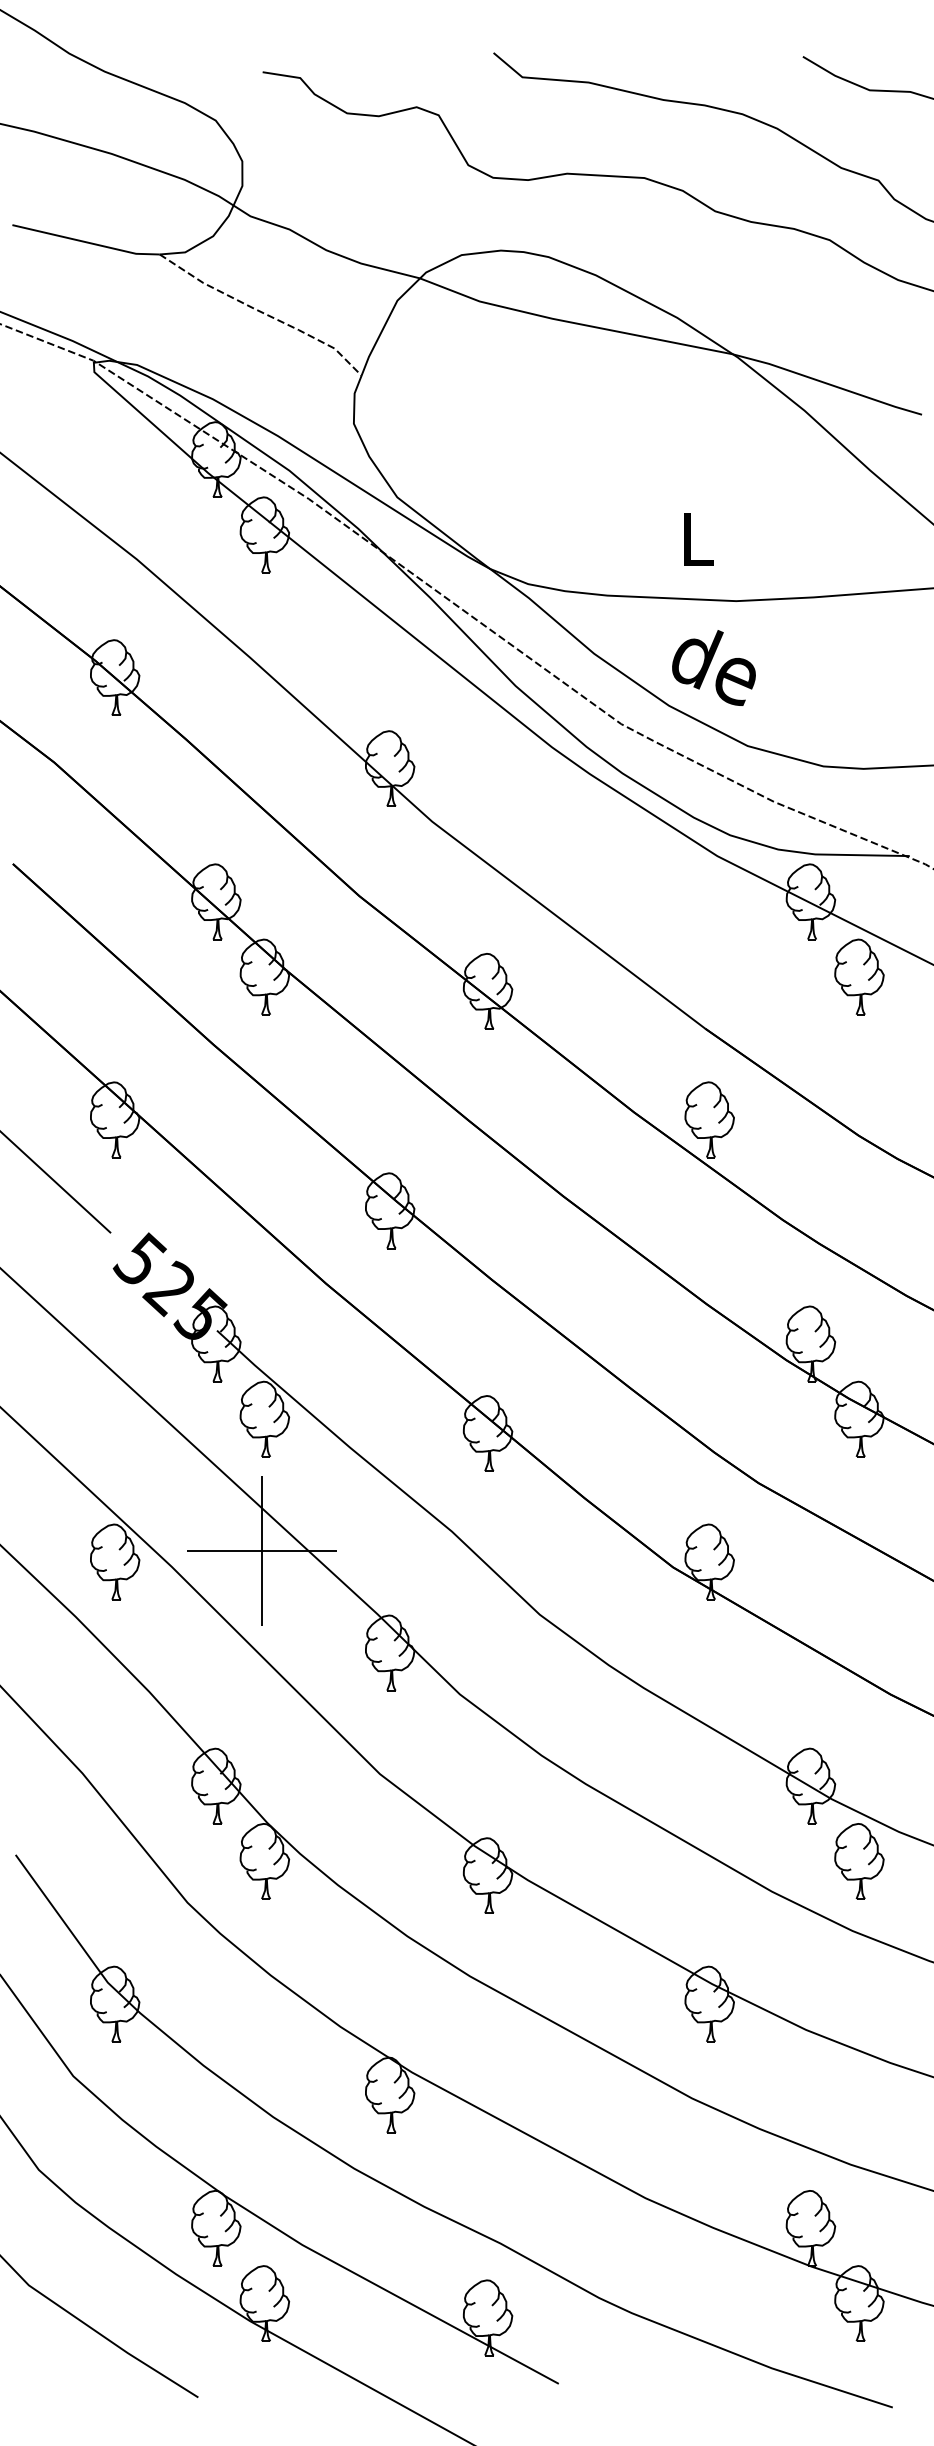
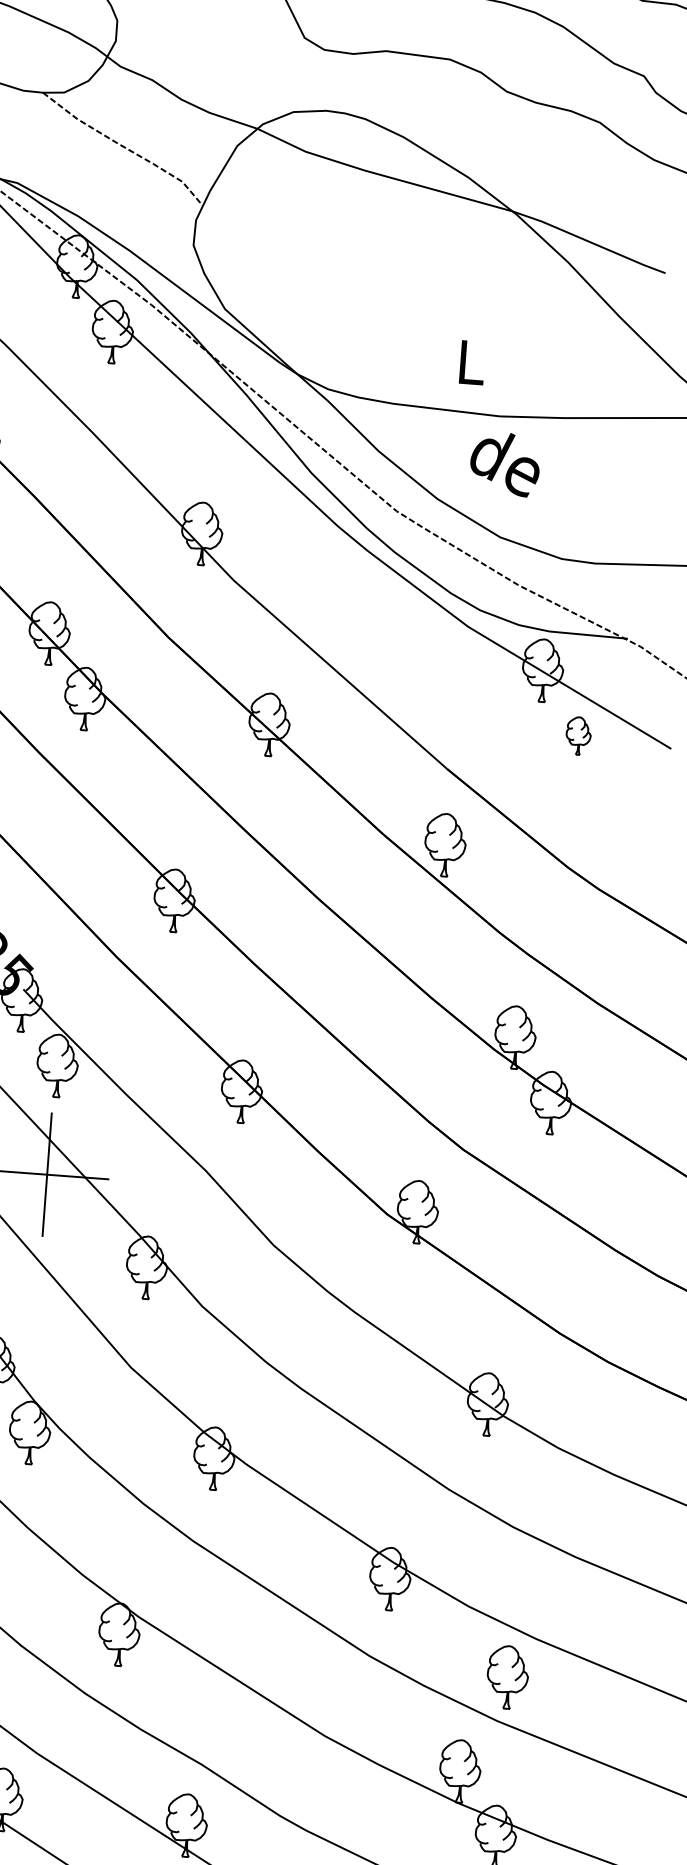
text: (713, 667) -> (504, 463), moved
part: (859, 976) -> (578, 735), size x0.6
part: (859, 1861) -> (507, 1677), moved

